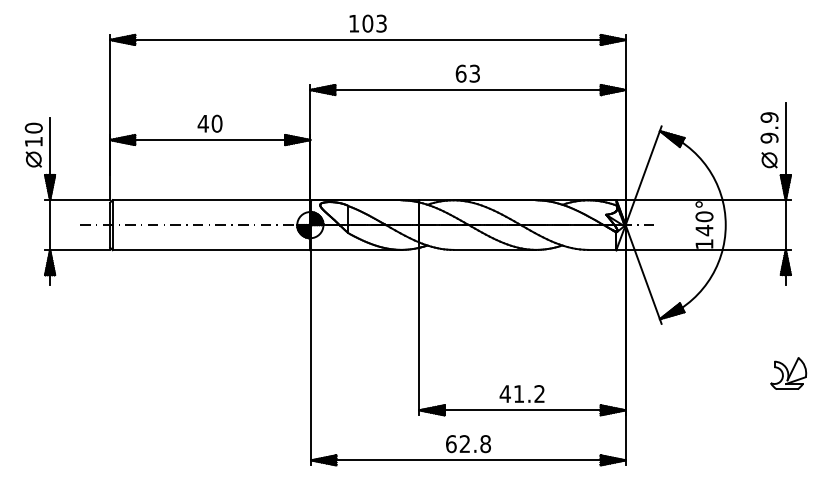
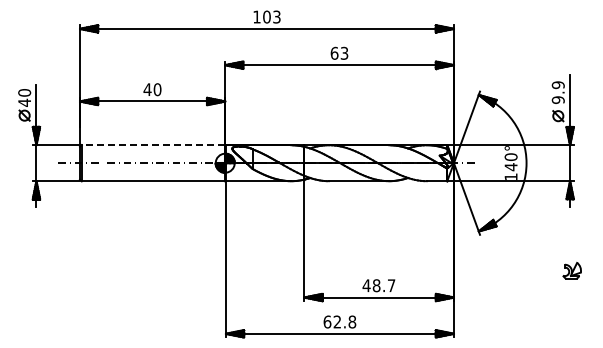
text: (33, 141) -> (24, 102), 10 -> 40
line: (211, 200) -> (153, 145), solid -> dashed
part: (787, 373) -> (571, 270), size x0.7
text: (528, 393) -> (383, 285), 41.2 -> 48.7

